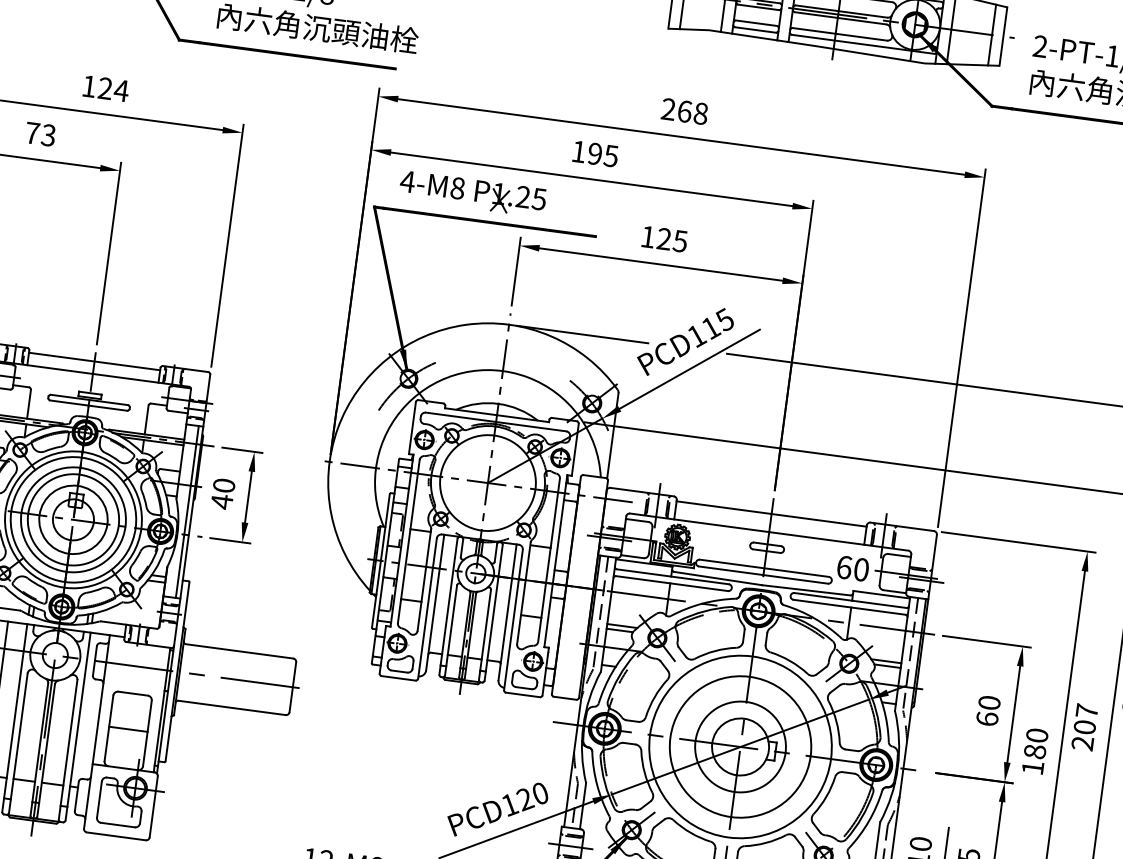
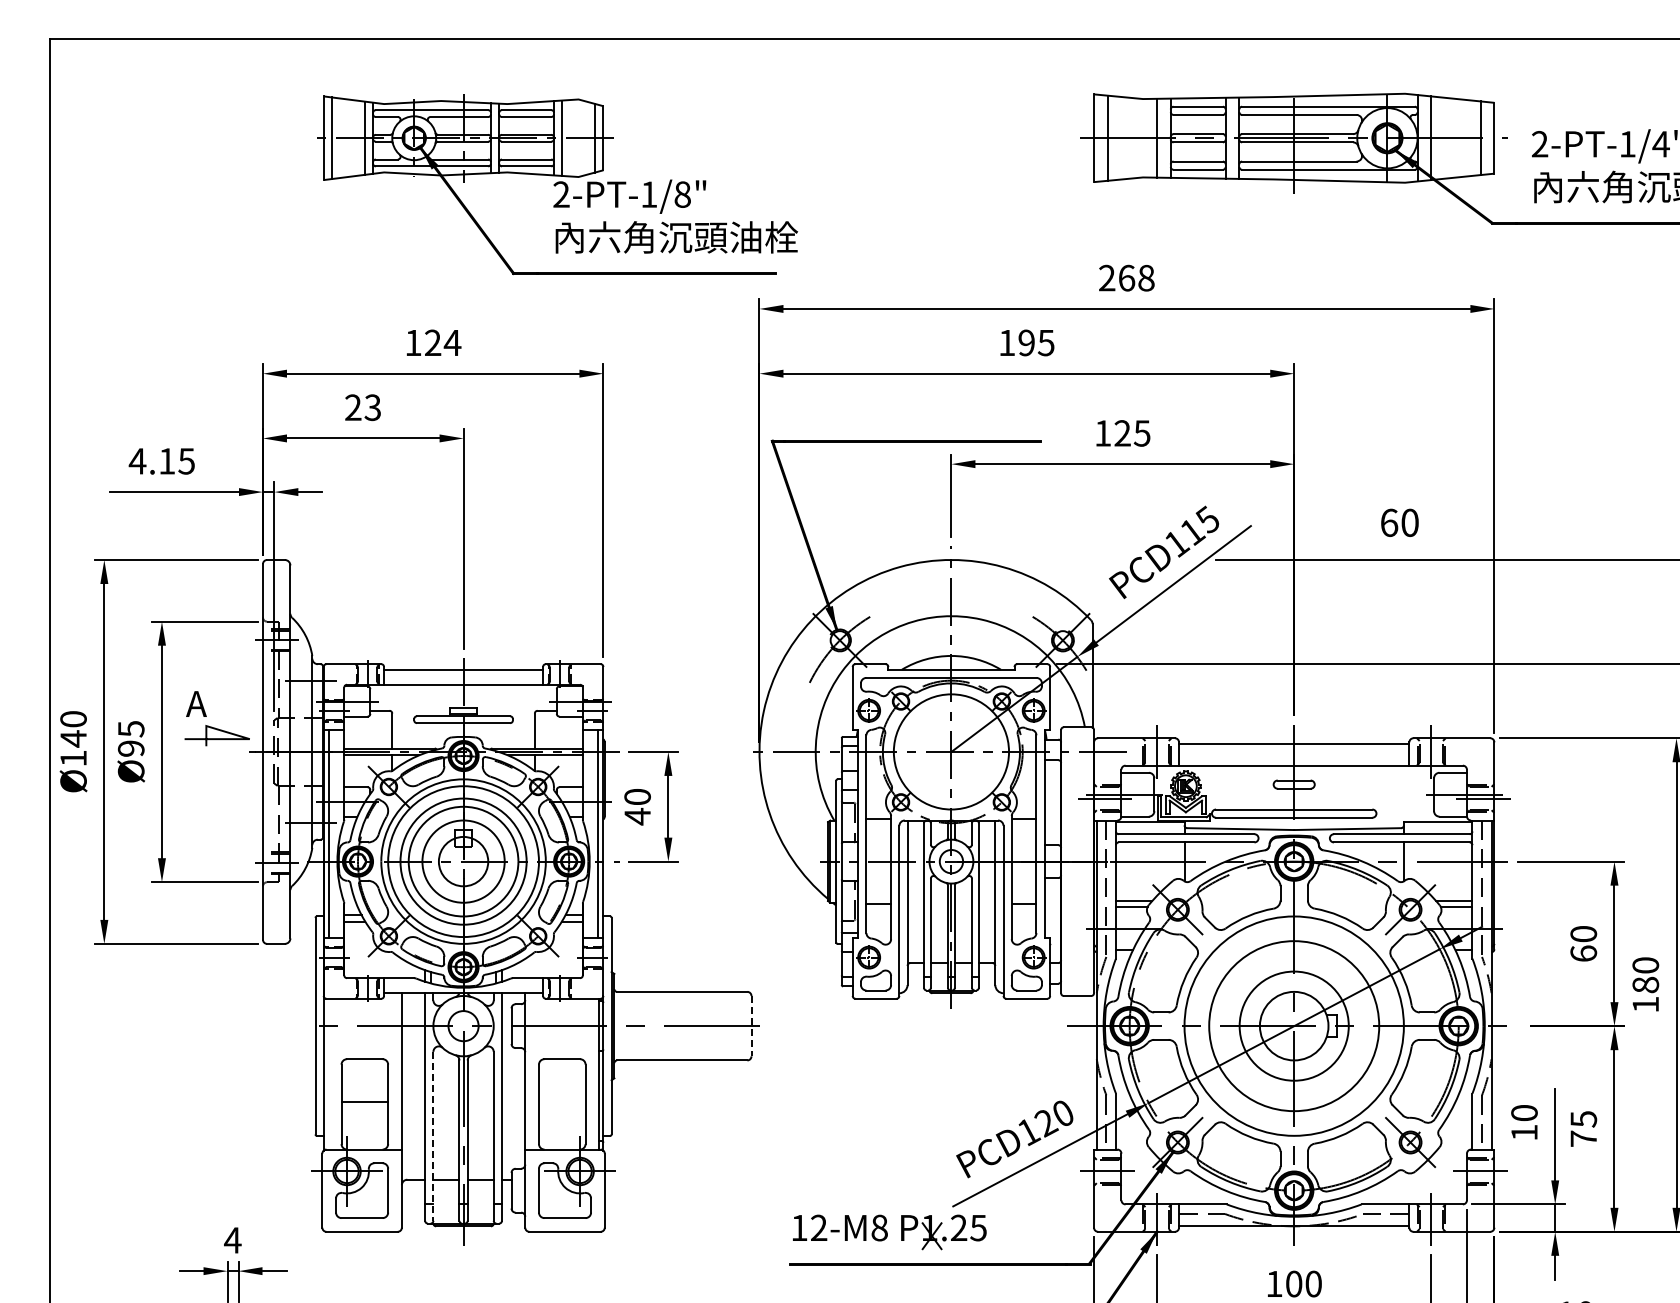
text: (32, 133) -> (353, 407), 73 -> 23
part: (472, 193) -> (887, 409), removed
line: (582, 334) -> (1040, 559), removed
text: (852, 568) -> (1399, 522), moved
line: (292, 687) -> (751, 1026), solid -> dashed
line: (127, 729) -> (561, 1102), removed
line: (18, 743) -> (433, 1136), solid -> dashed

